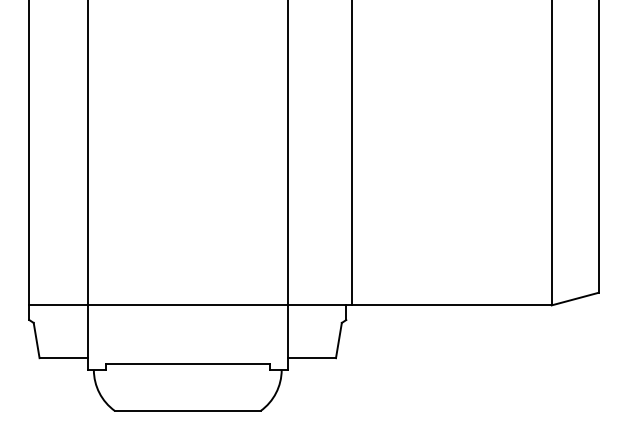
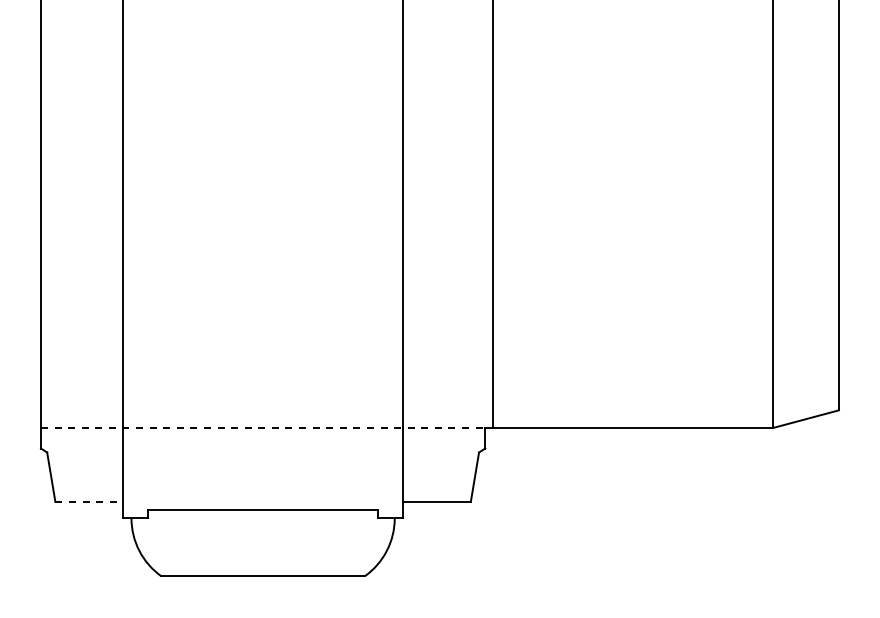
line: (188, 305) -> (263, 427), solid -> dashed
line: (63, 357) -> (89, 501), solid -> dashed

